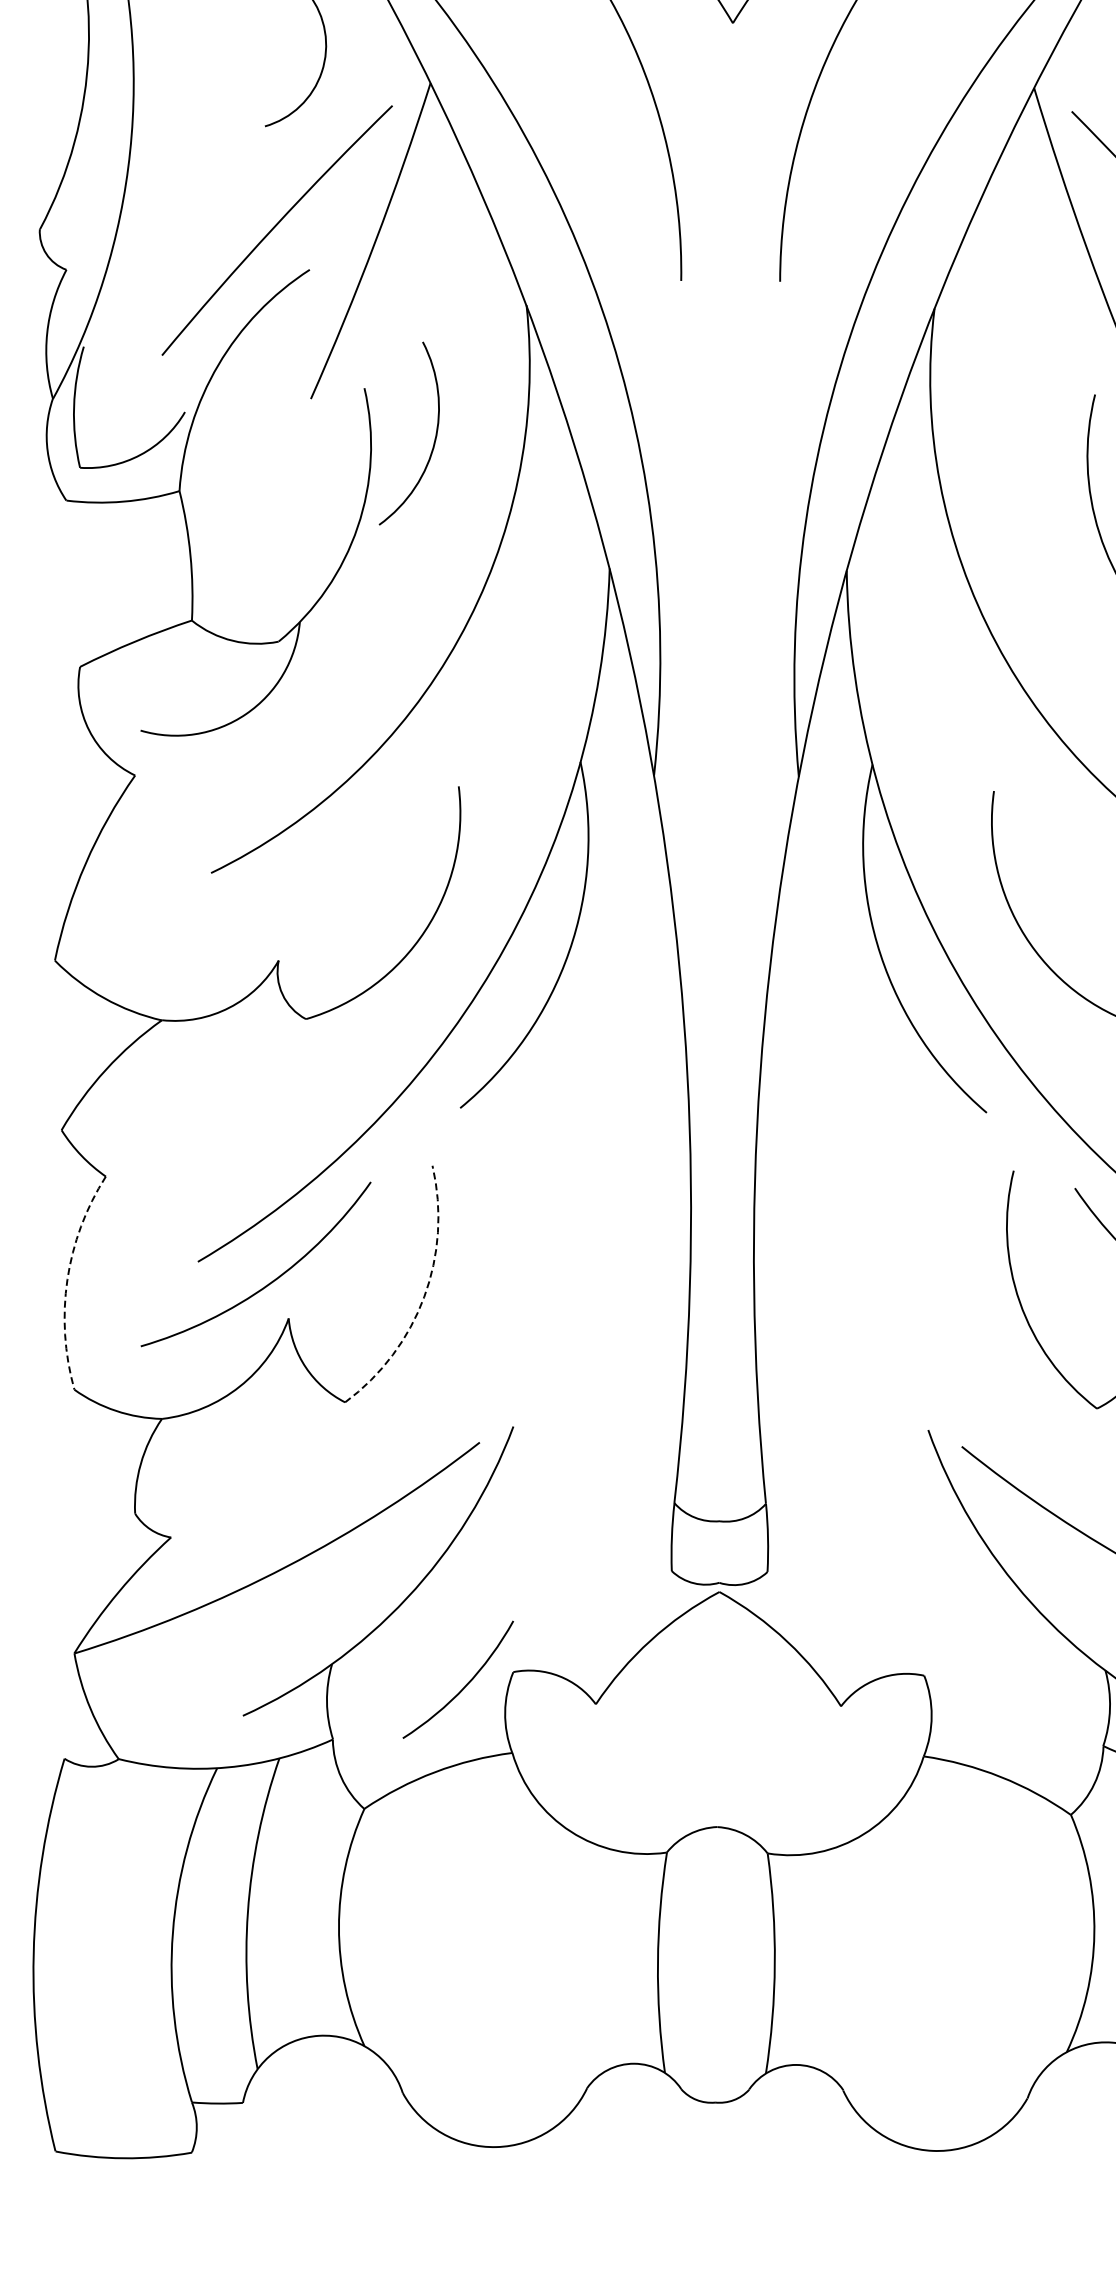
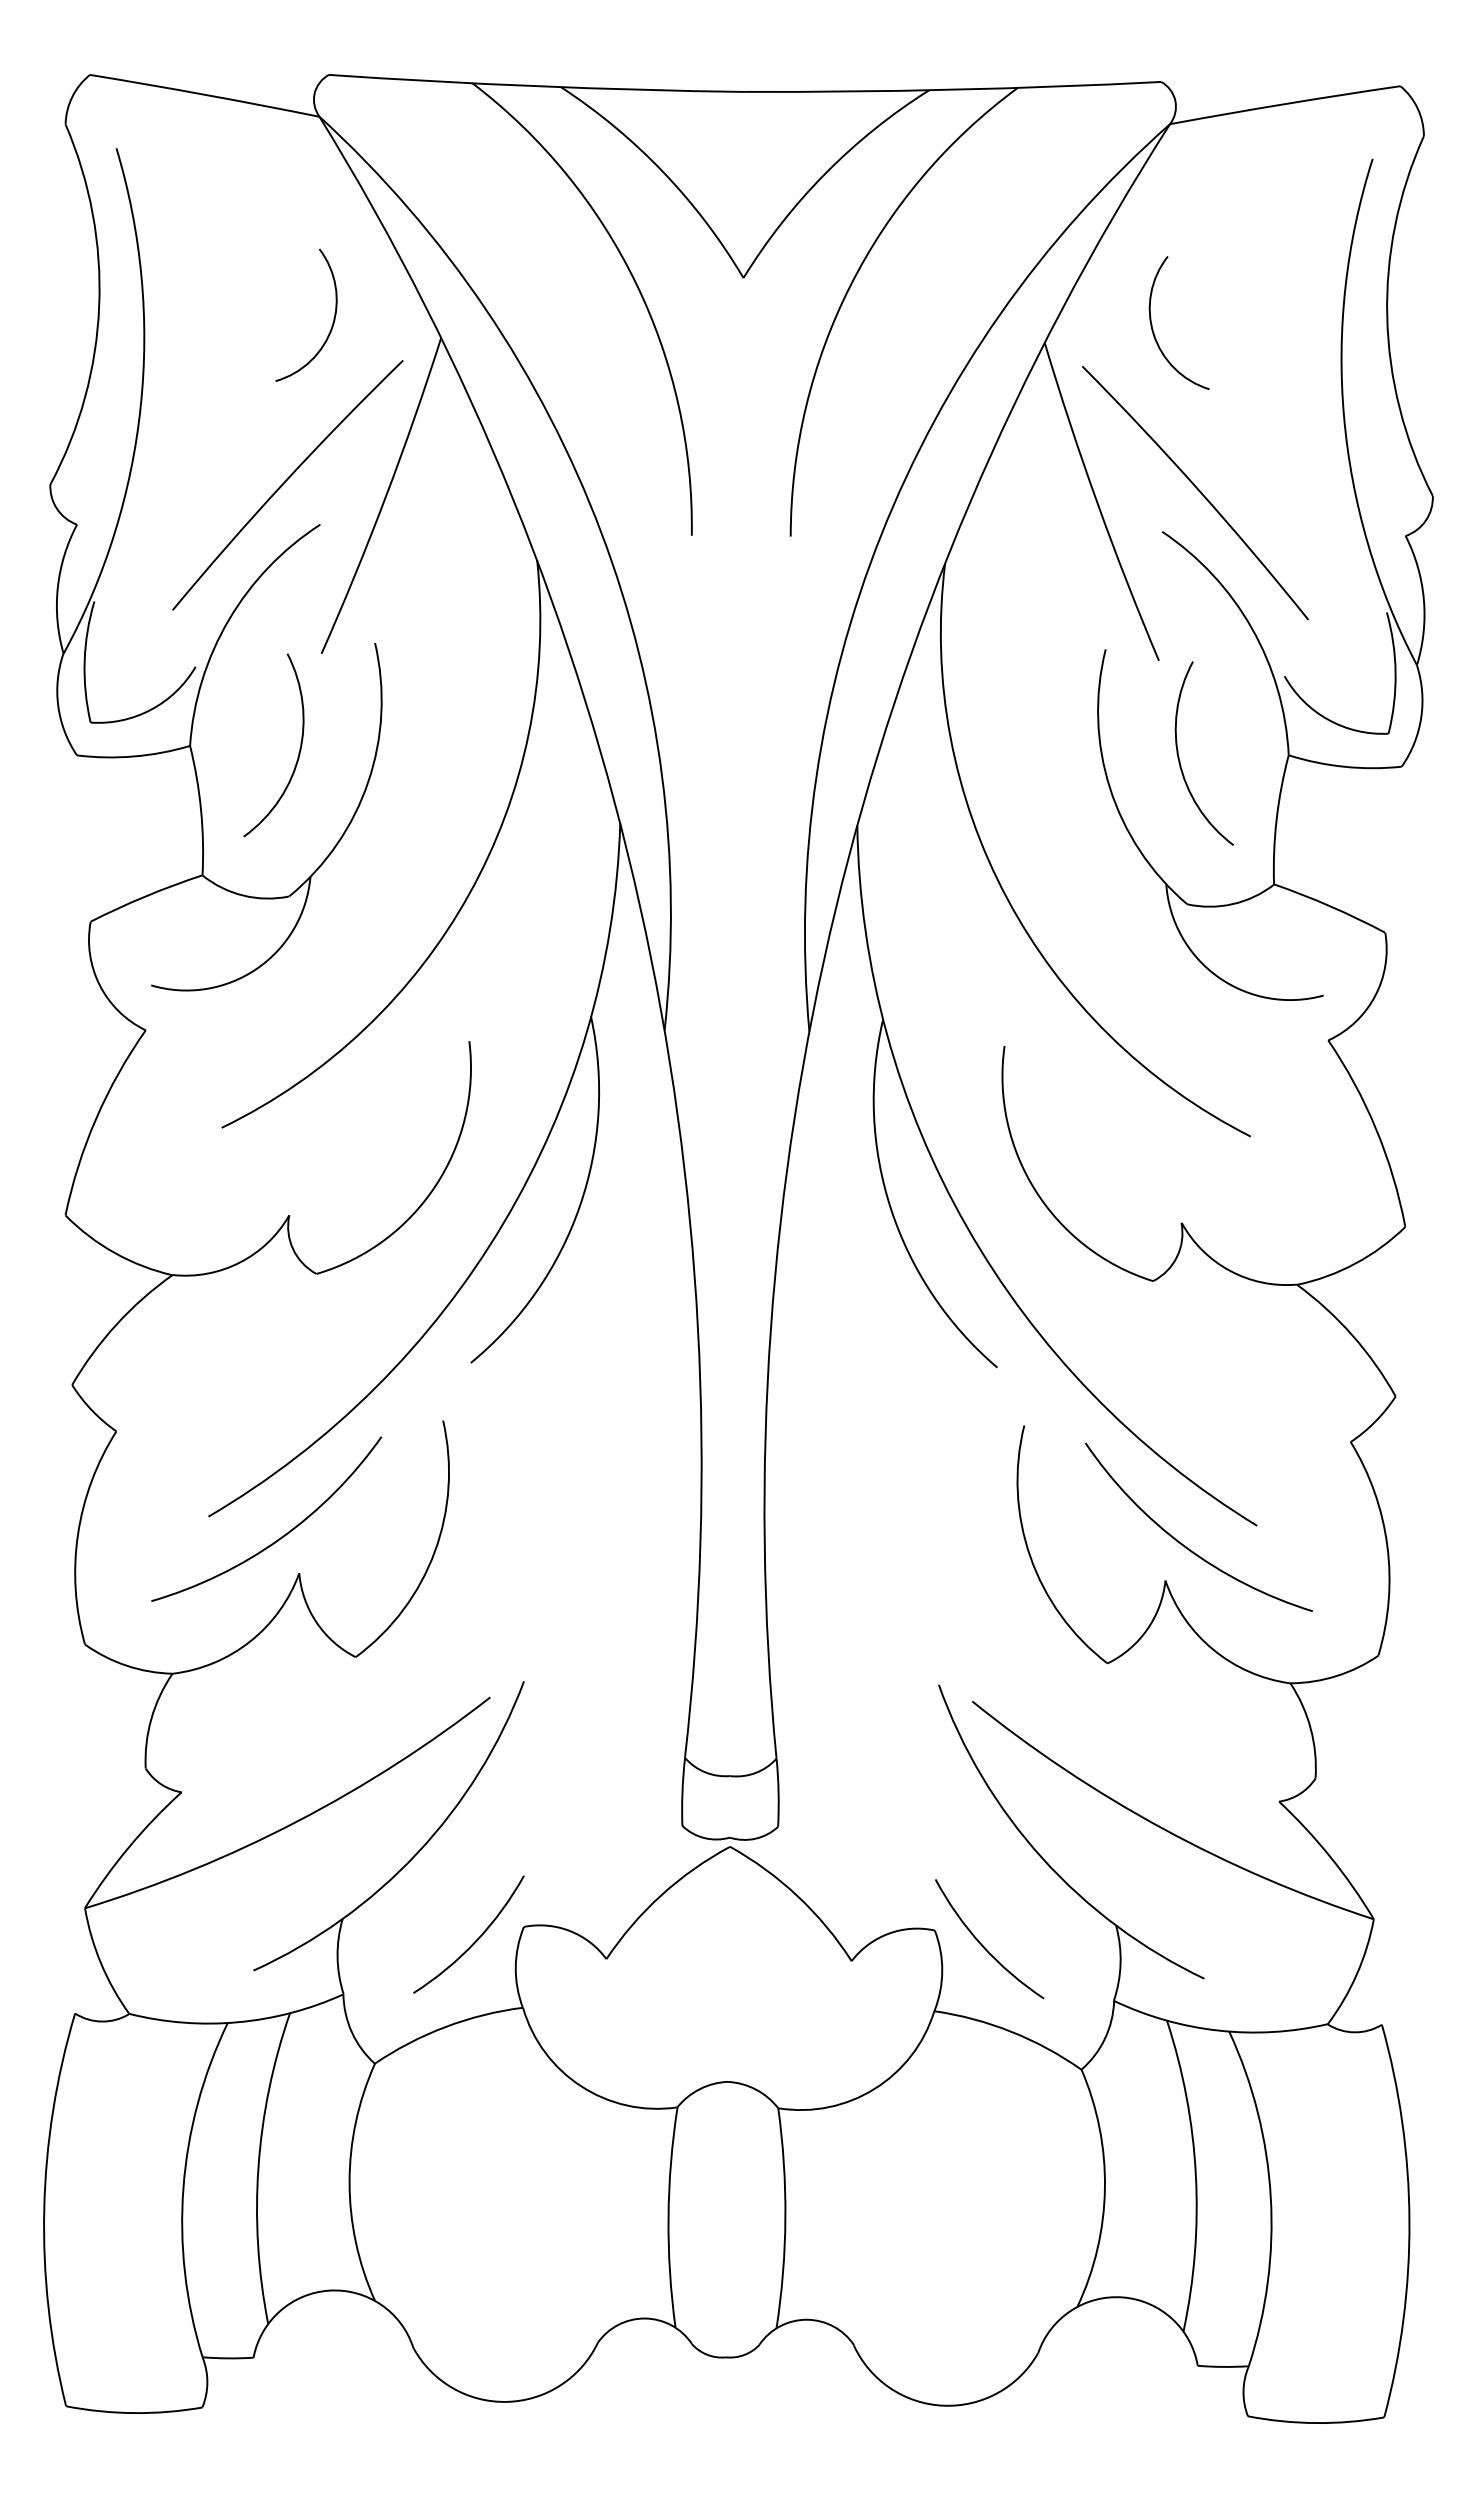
arc: (433, 440) -> (298, 752), moved
arc: (67, 1279) -> (78, 1534), dashed -> solid
arc: (423, 1296) -> (434, 1551), dashed -> solid
arc: (972, 1690) -> (983, 1945), added

